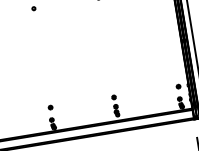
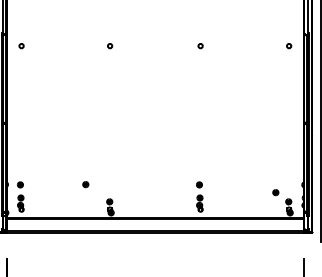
part: (178, 86) -> (275, 192), moved
part: (50, 107) -> (85, 184), moved

